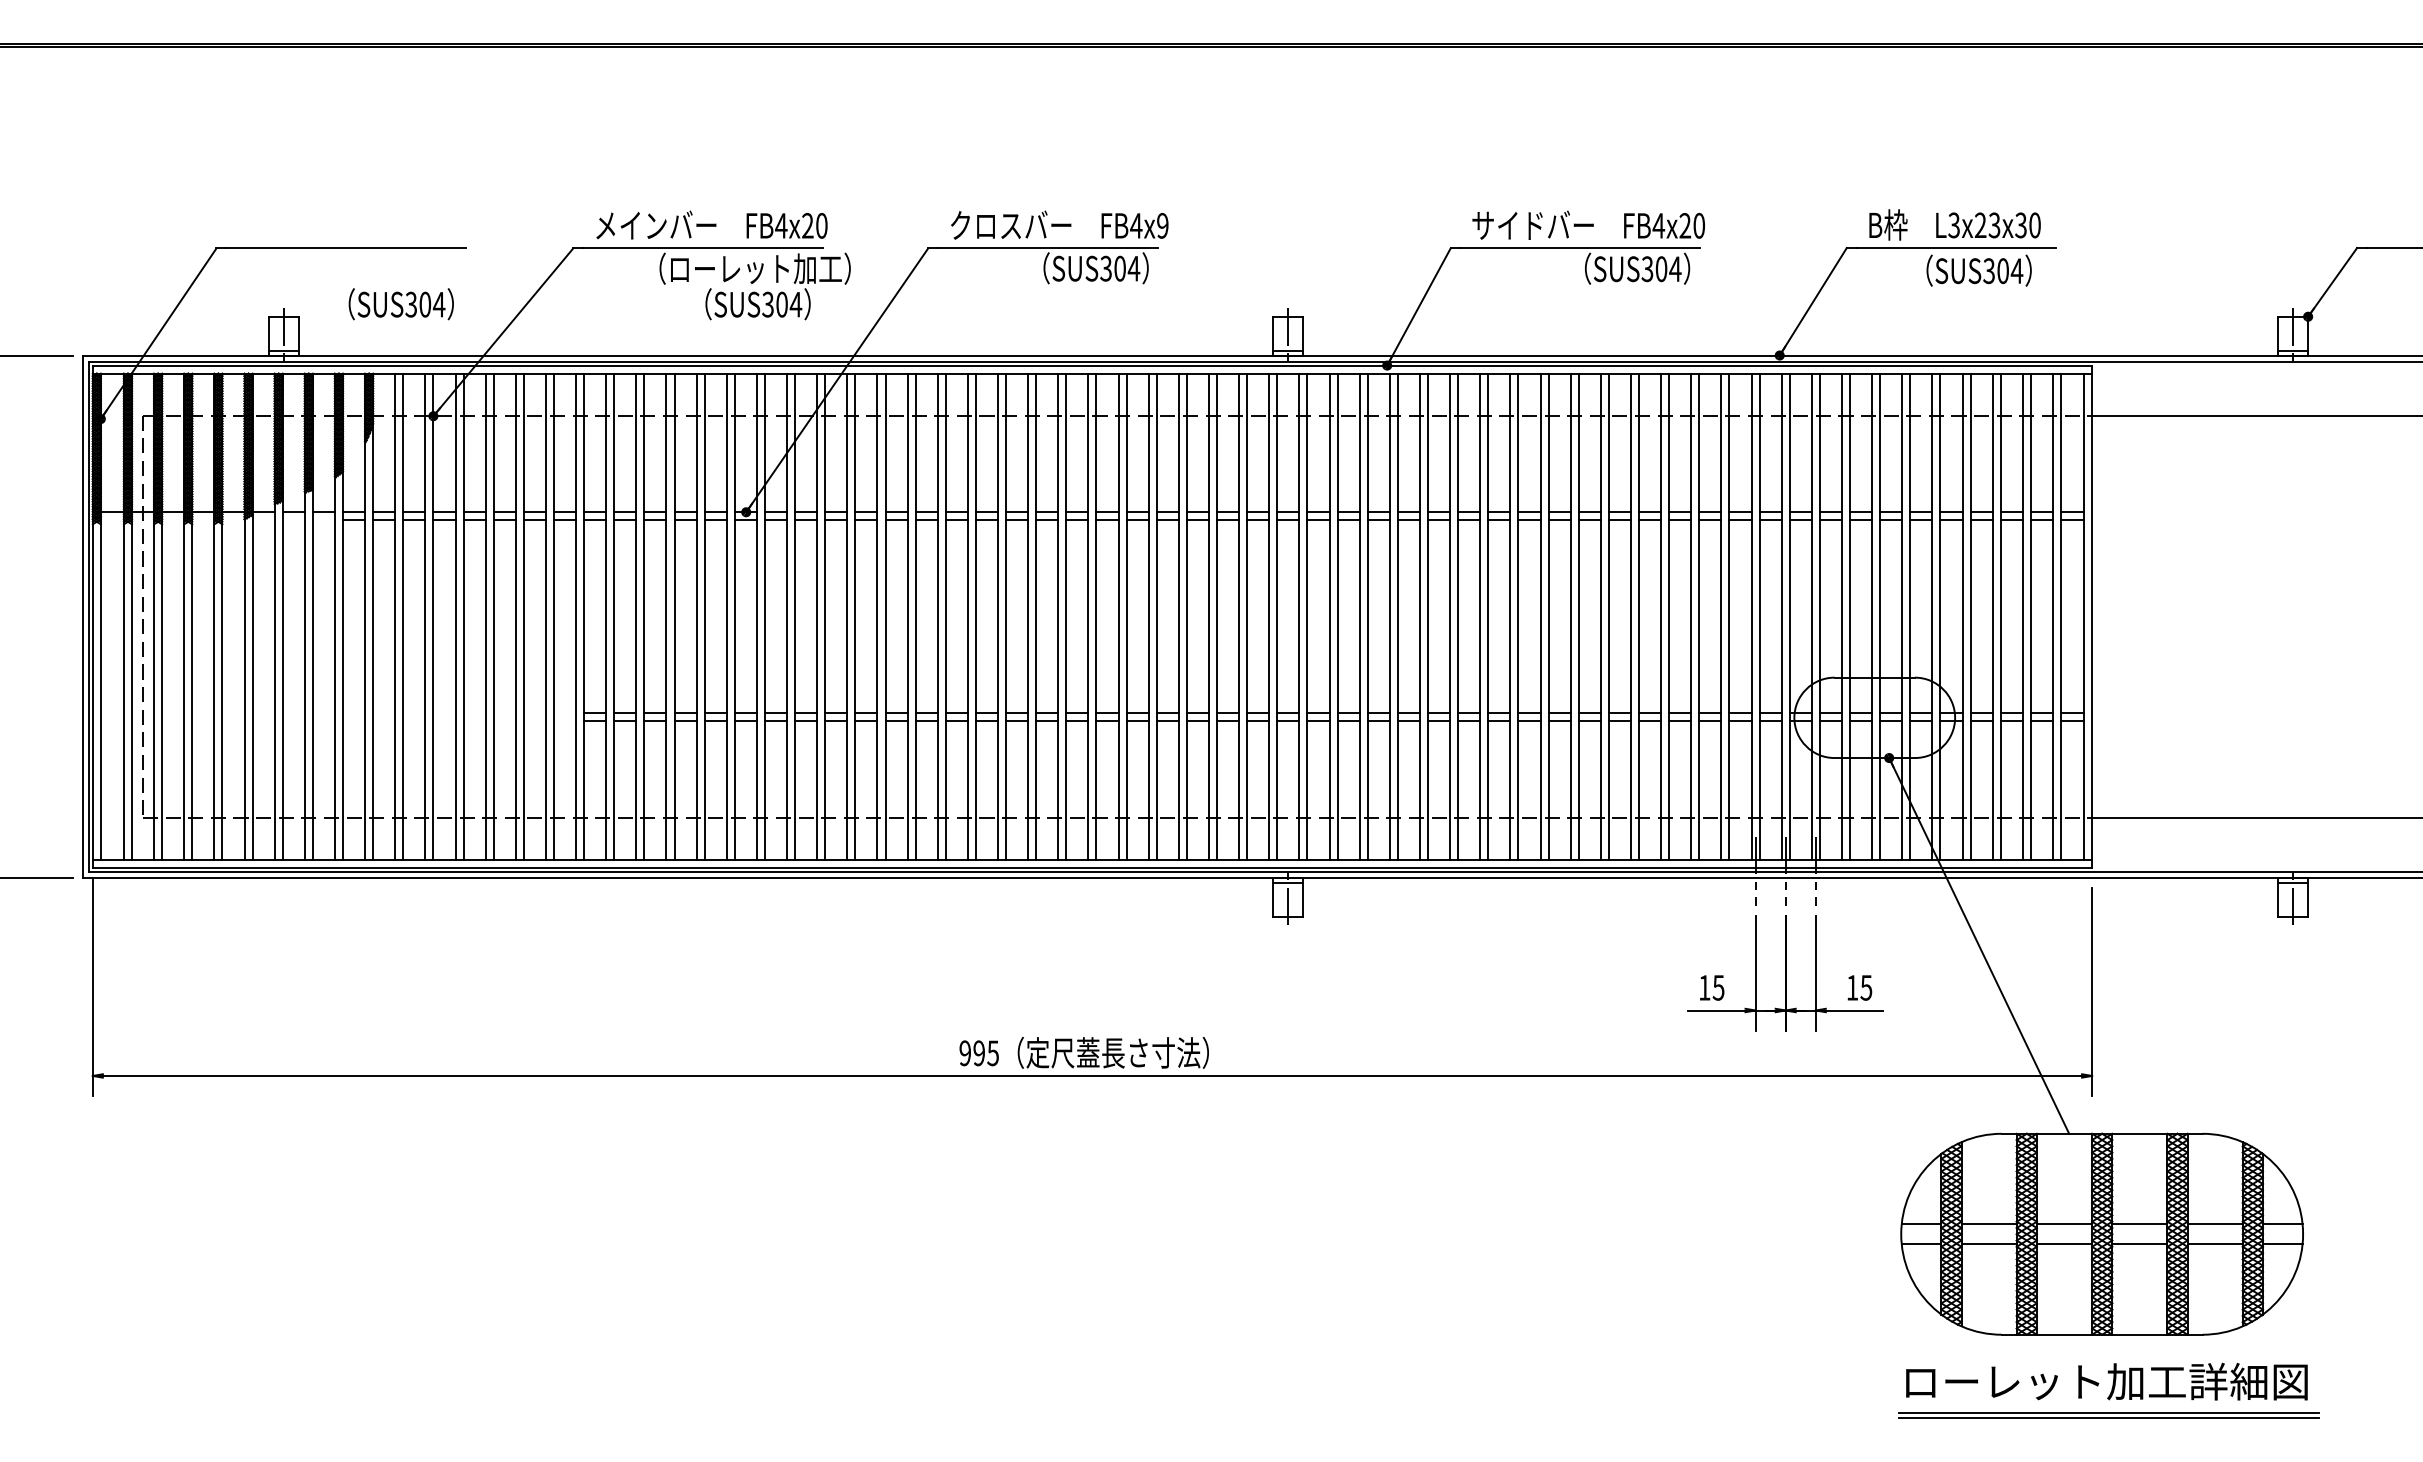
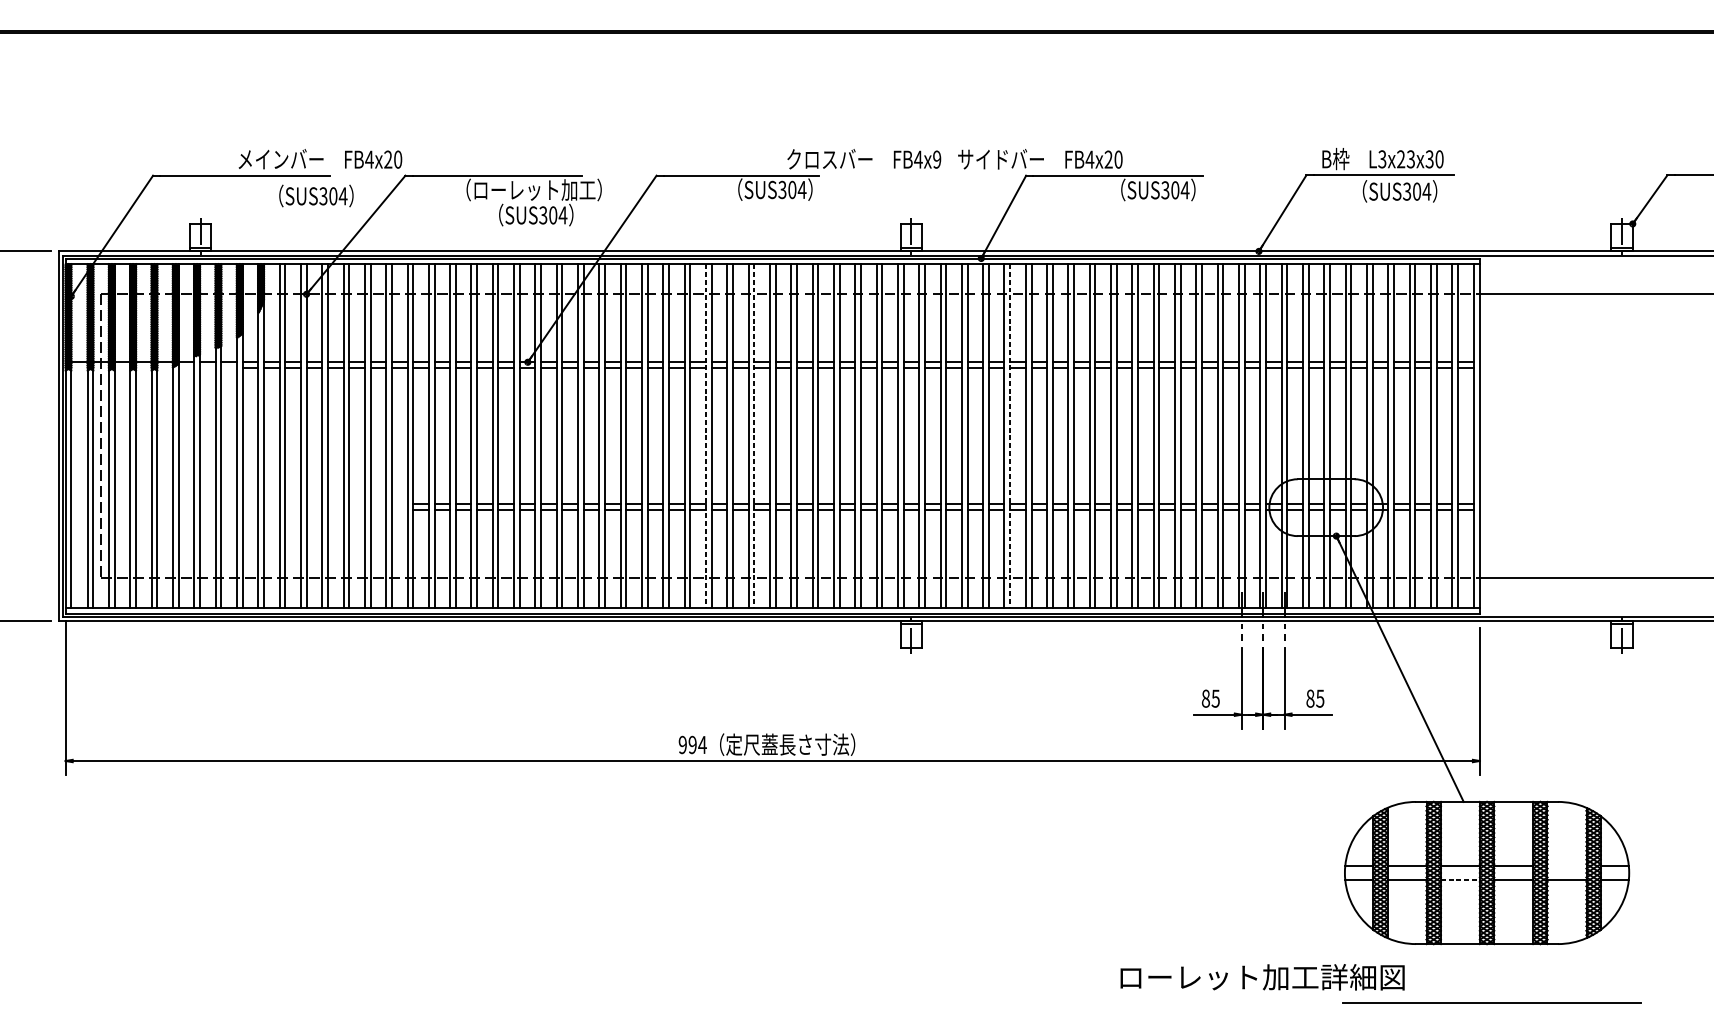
text: (711, 224) -> (320, 158), moved
text: (1059, 224) -> (864, 158), moved
text: (1588, 224) -> (1040, 158), moved
text: (400, 304) -> (315, 196), moved
line: (998, 617) -> (706, 436), solid -> dashed
line: (1066, 617) -> (754, 436), solid -> dashed
line: (1428, 617) -> (1010, 436), solid -> dashed
text: (1704, 987) -> (1205, 698), 15 -> 85
text: (1852, 987) -> (1310, 698), 15 -> 85
text: (992, 1053) -> (702, 745), 995 -> 994
line: (2214, 1224) -> (1566, 866), removed
line: (2064, 1244) -> (1460, 880), solid -> dashed
text: (2106, 1381) -> (1262, 977), moved
line: (2109, 1412) -> (1492, 999), removed

